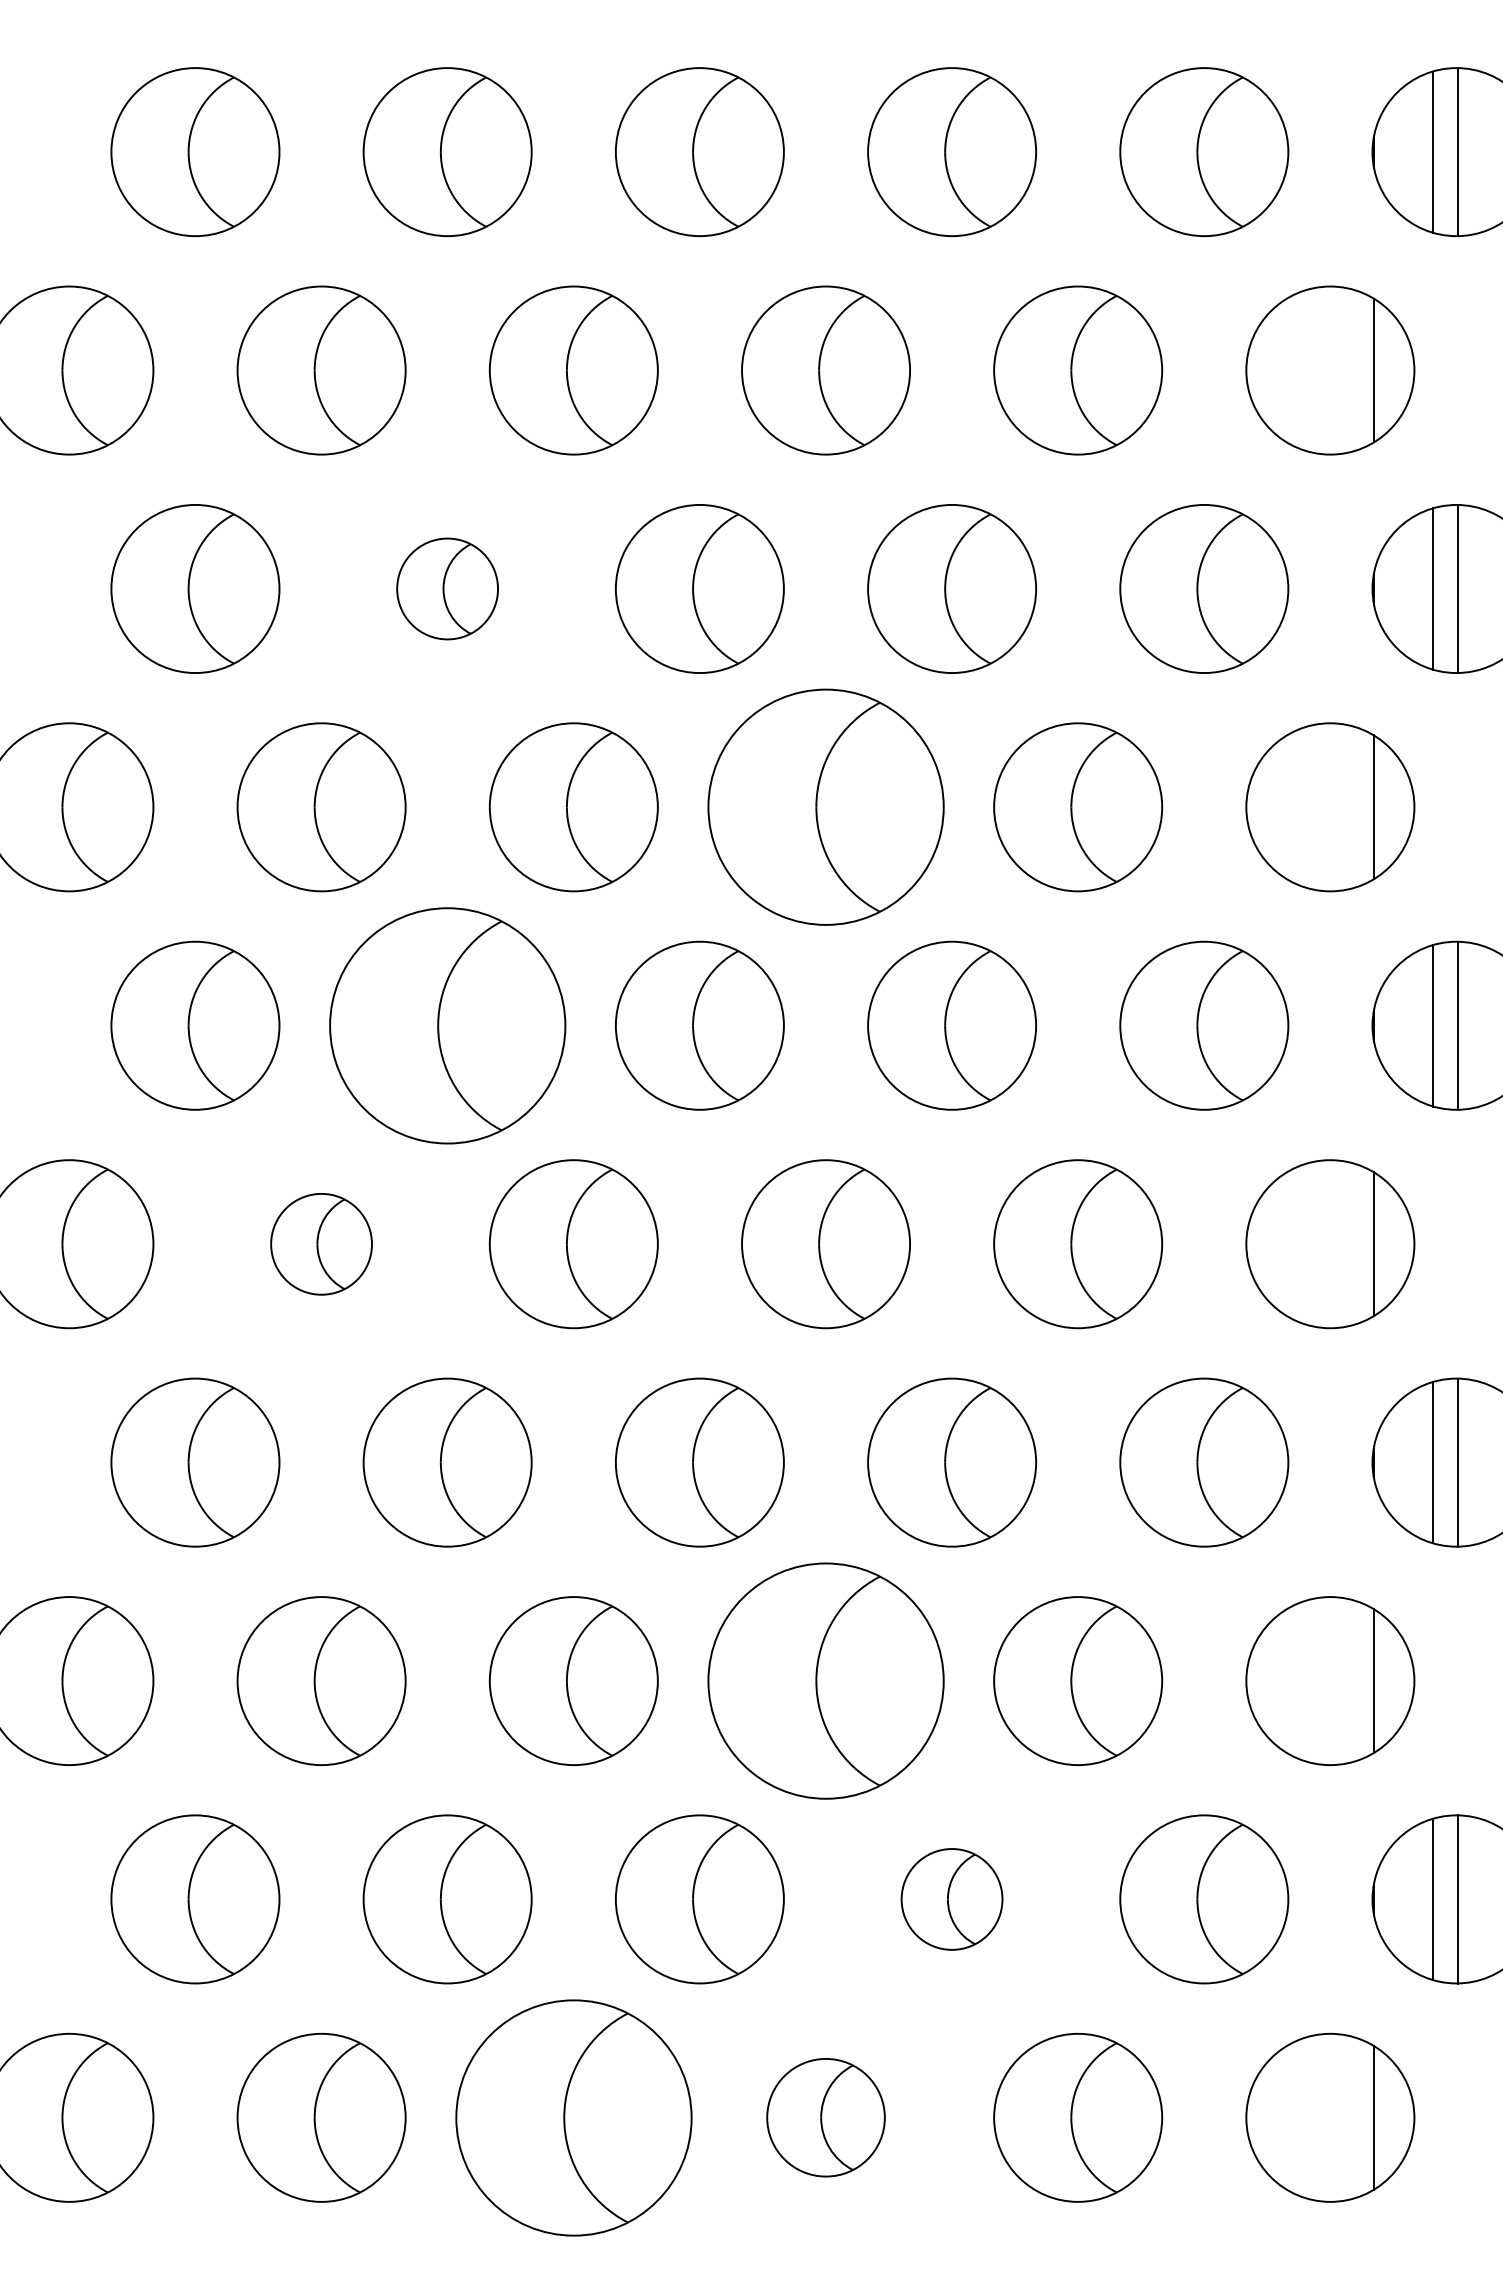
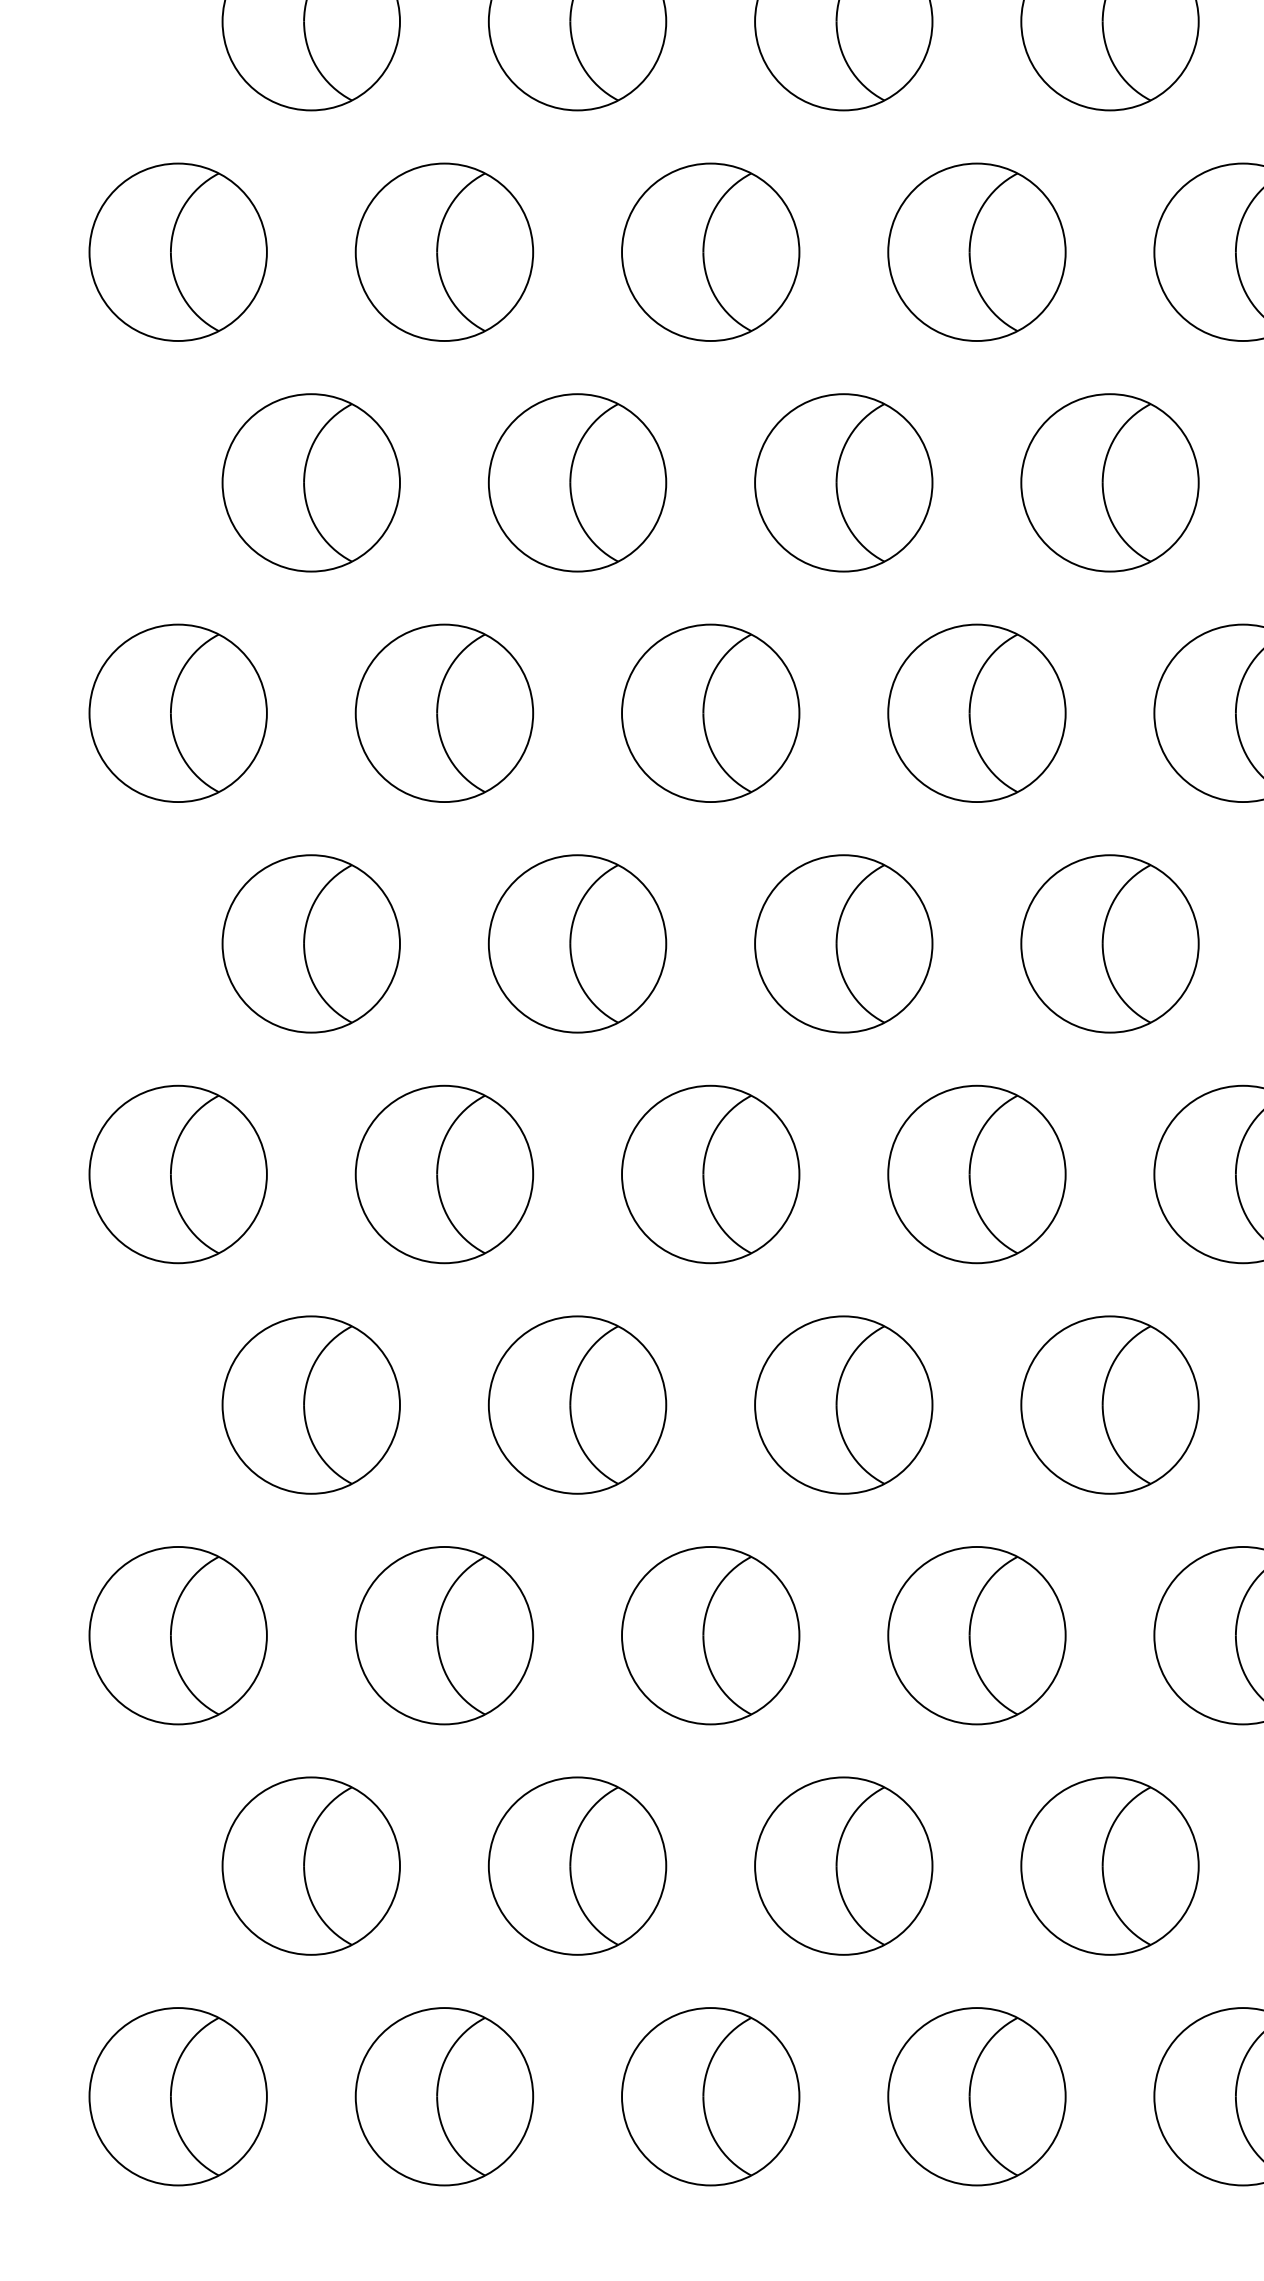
part: (447, 588) -> (577, 482), size x1.67
part: (825, 807) -> (976, 713), size x0.71
part: (447, 1025) -> (577, 943), size x0.71
part: (321, 1244) -> (444, 1174), size x1.67
part: (825, 1680) -> (976, 1635), size x0.71
part: (951, 1899) -> (1109, 1866), size x1.67
part: (573, 2117) -> (710, 2096), size x0.71
part: (825, 2117) -> (976, 2096), size x1.43

